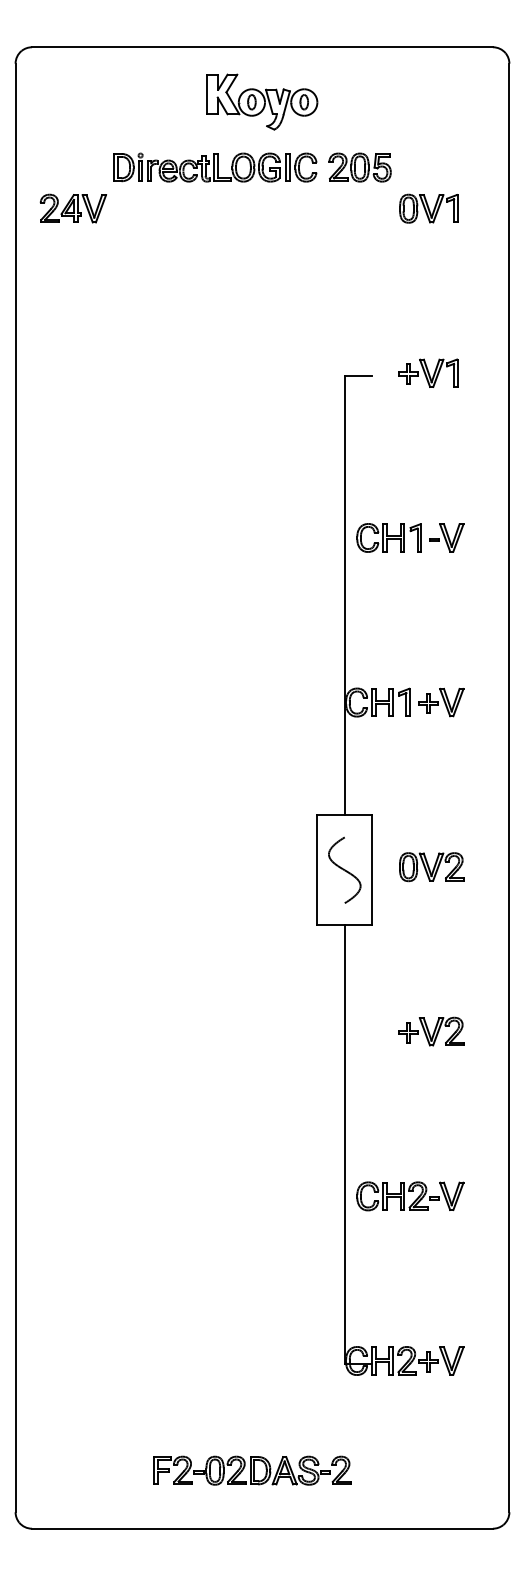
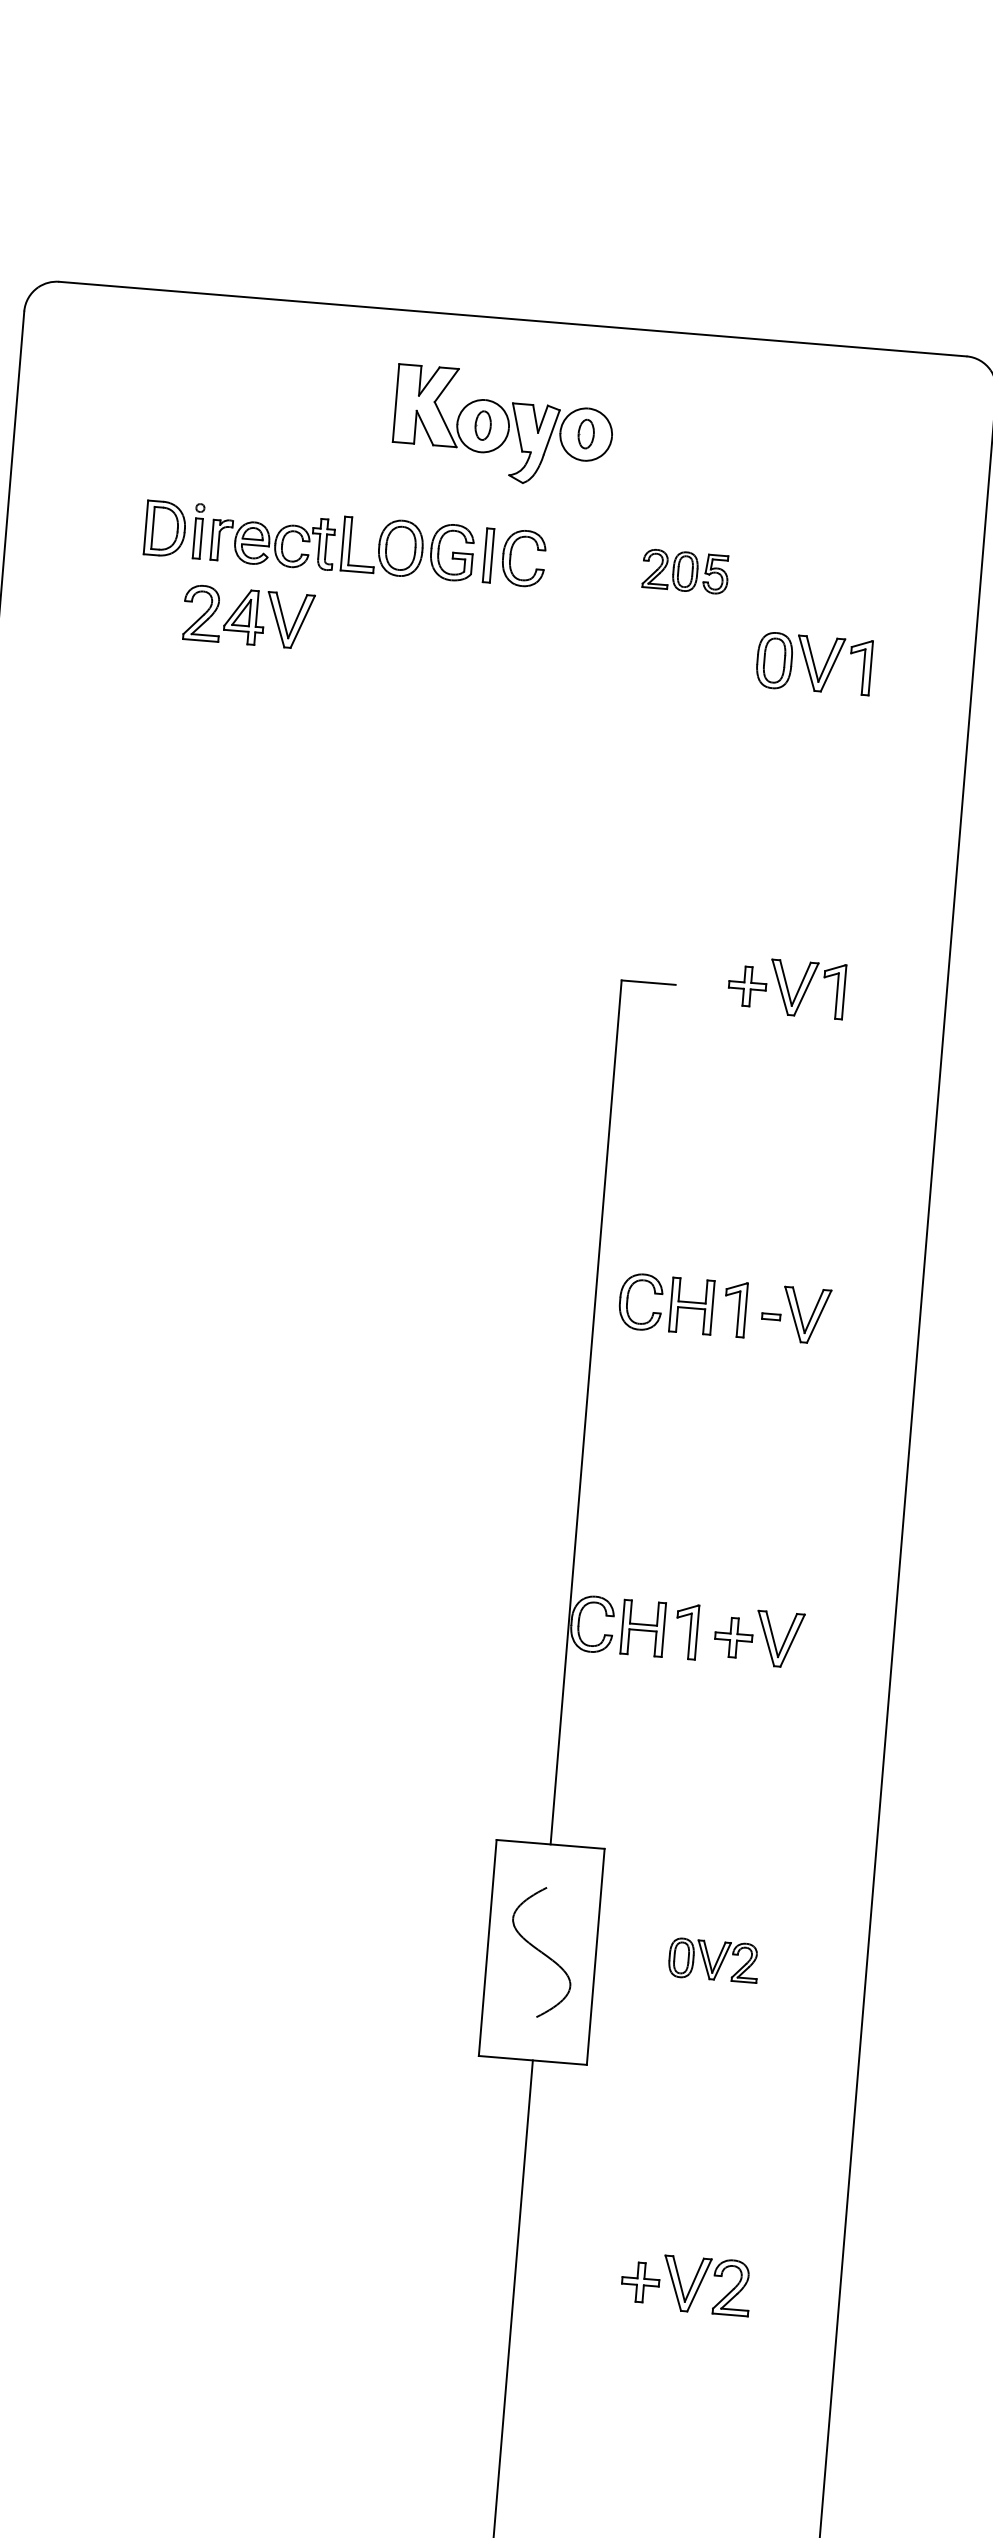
part: (215, 167) -> (345, 543), moved
part: (359, 167) -> (684, 571), size x0.7
part: (73, 208) -> (248, 616), moved
part: (431, 867) -> (712, 1960), size x0.7

